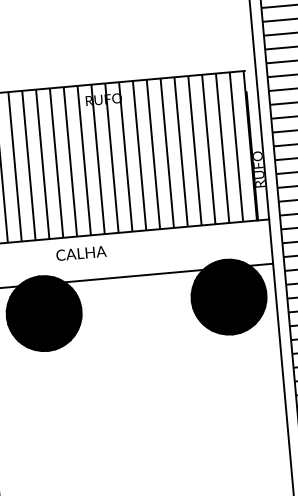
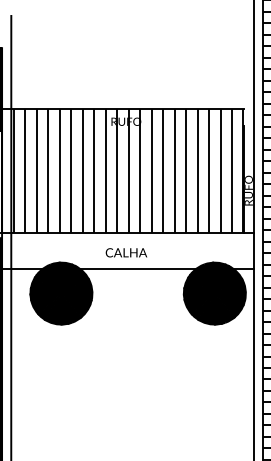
text: (81, 253) -> (126, 252), moved

